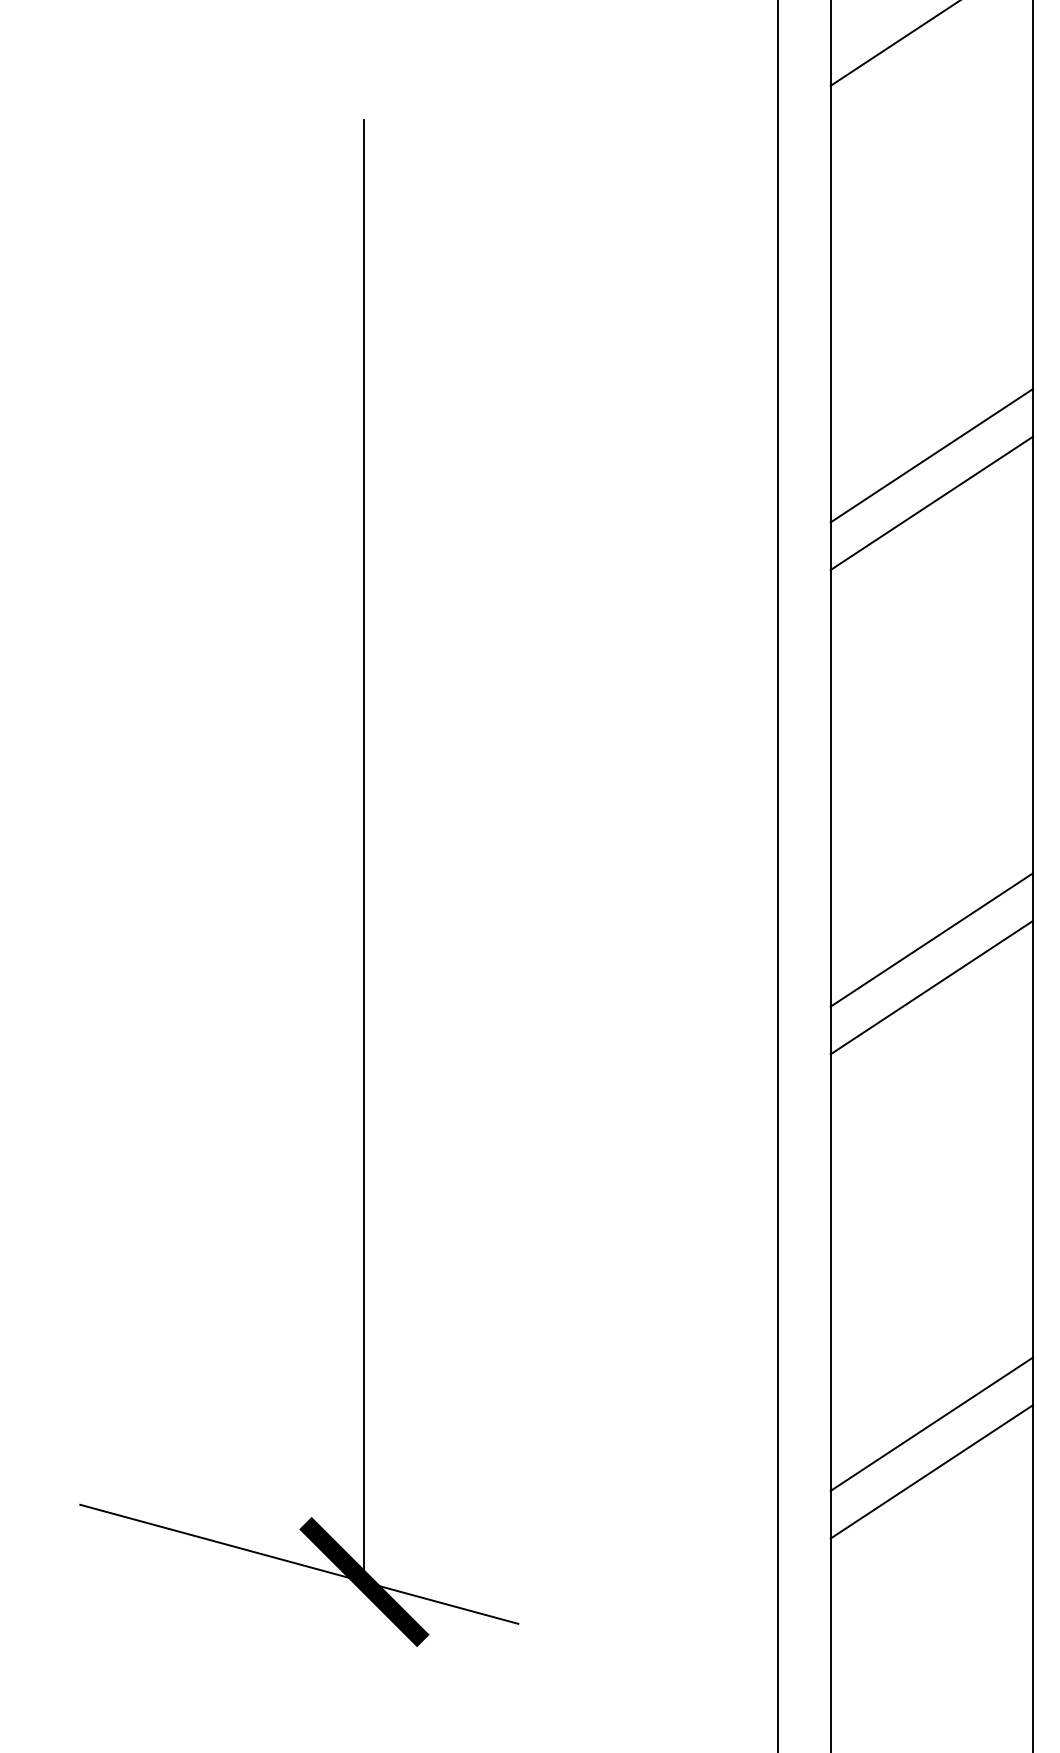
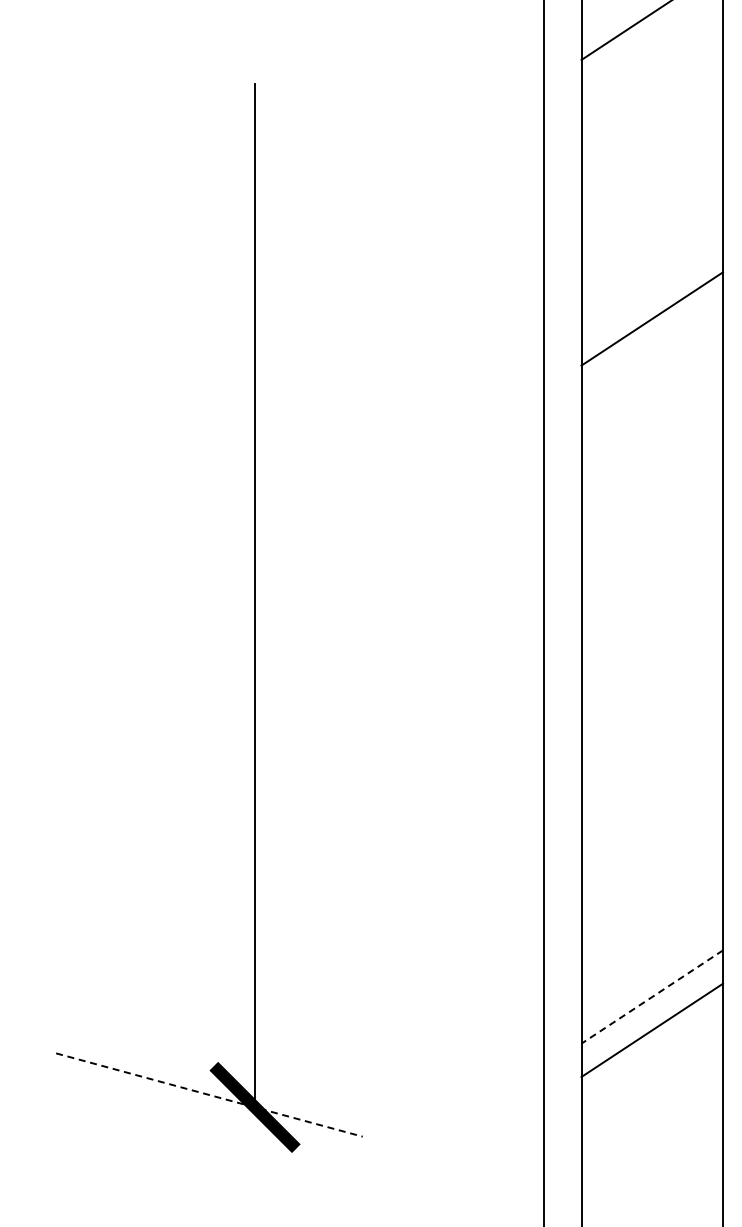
line: (932, 502) -> (652, 351), removed
line: (932, 939) -> (652, 657), removed
line: (932, 986) -> (652, 690), removed
line: (932, 1425) -> (652, 997), solid -> dashed
line: (299, 1564) -> (209, 1095), solid -> dashed

